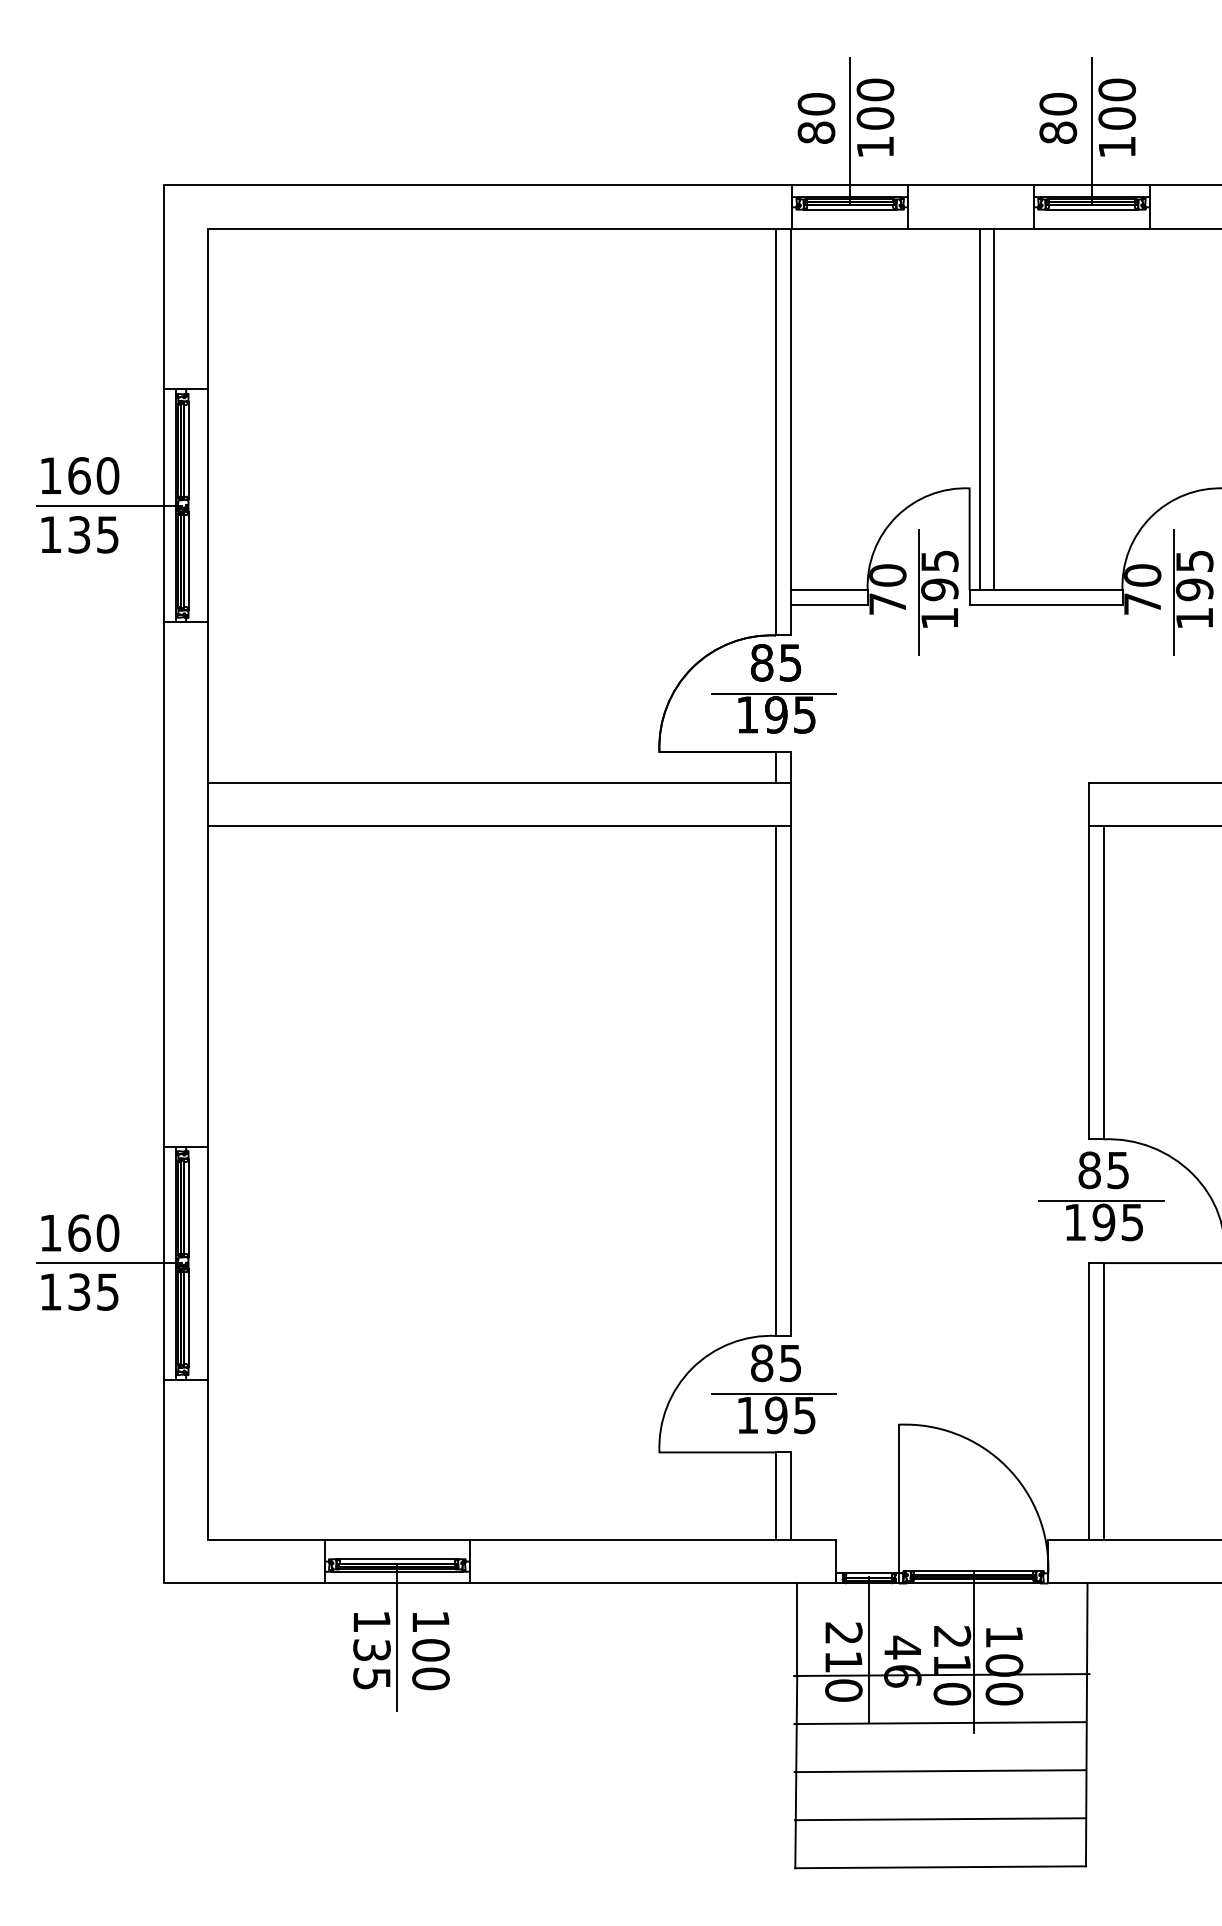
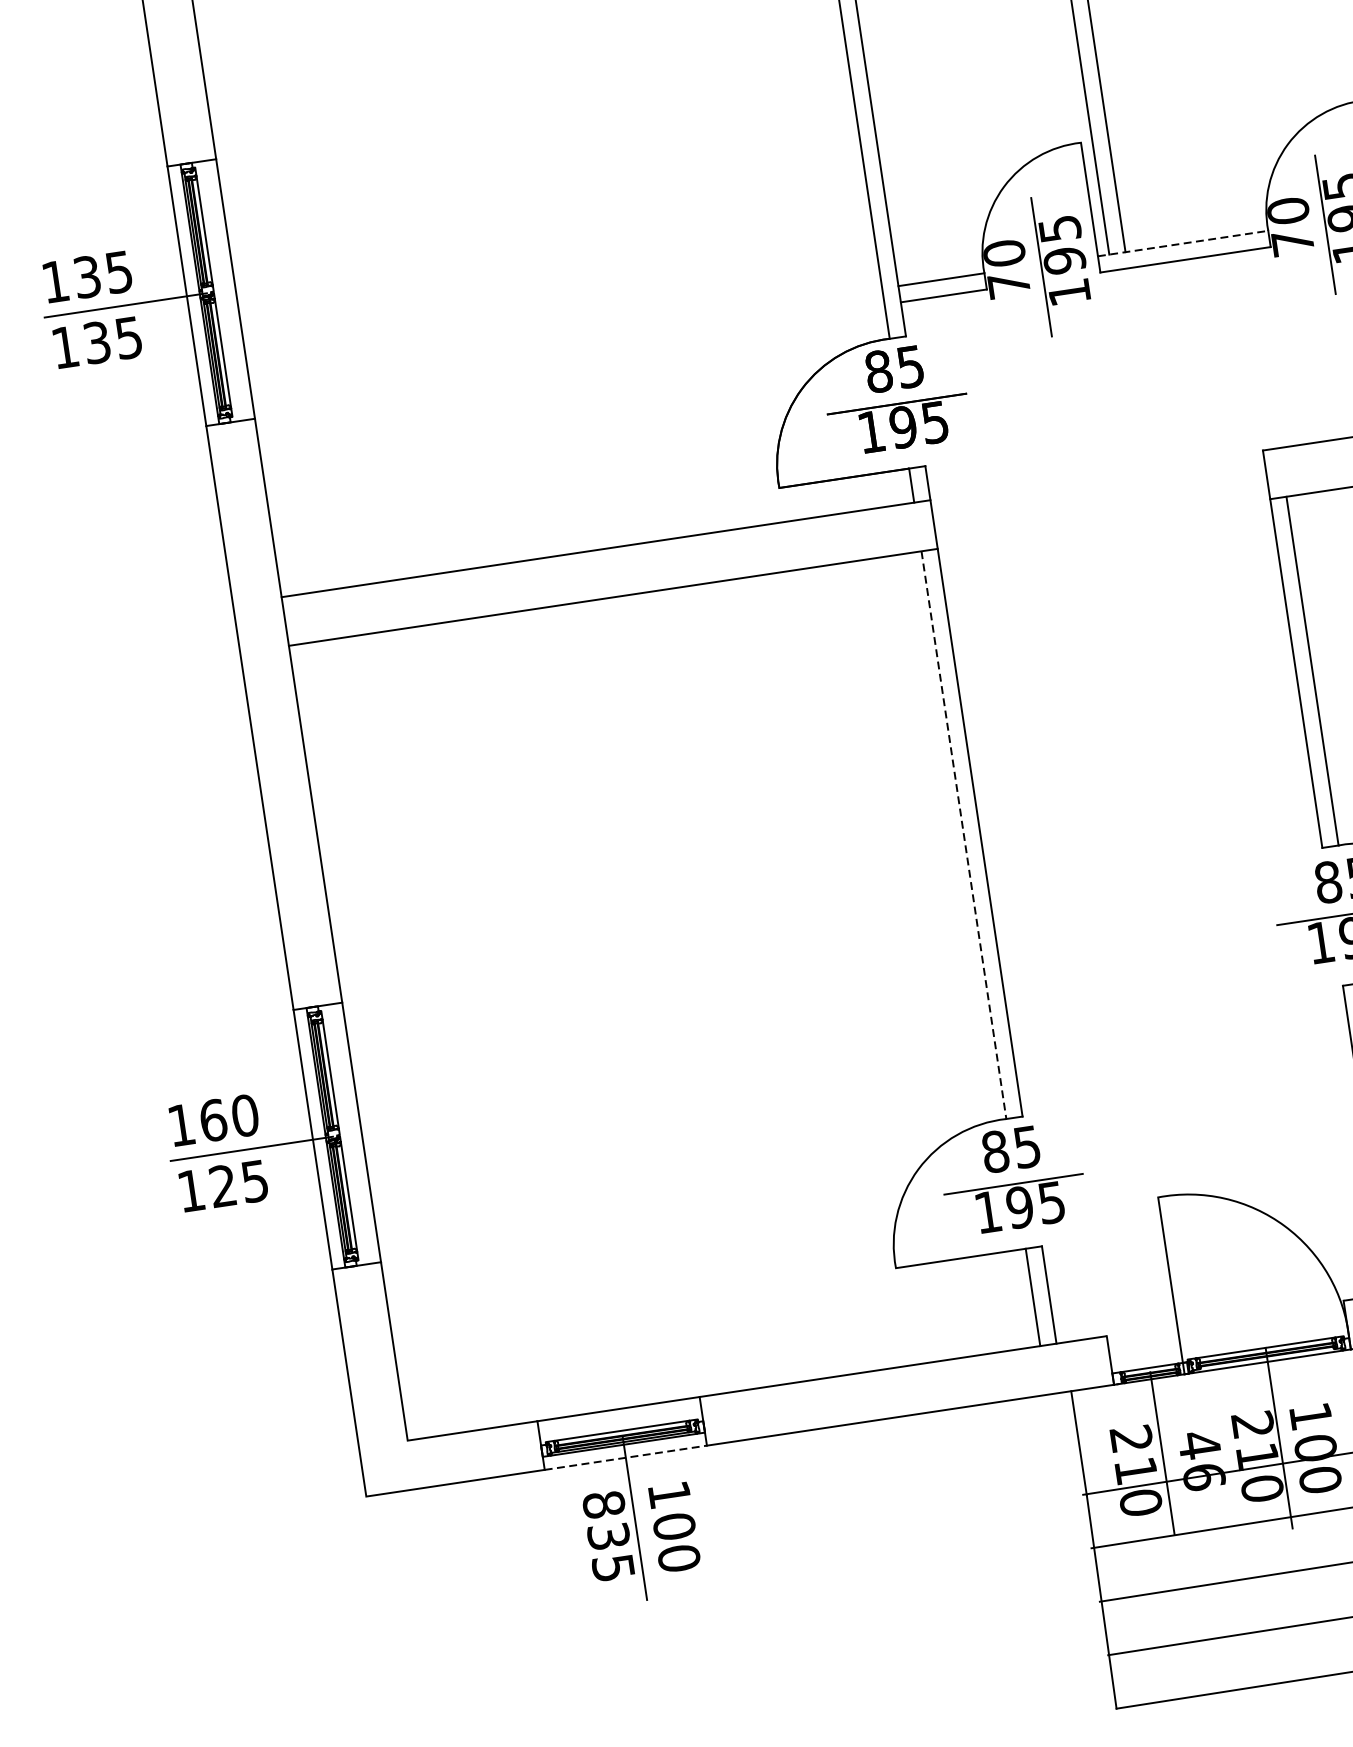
text: (93, 475) -> (103, 274), 160 -> 135
line: (1046, 590) -> (1183, 243), solid -> dashed
line: (775, 1081) -> (963, 835), solid -> dashed
text: (79, 1291) -> (223, 1185), 135 -> 125
line: (397, 1583) -> (626, 1457), solid -> dashed
text: (371, 1621) -> (603, 1504), 135 -> 835

